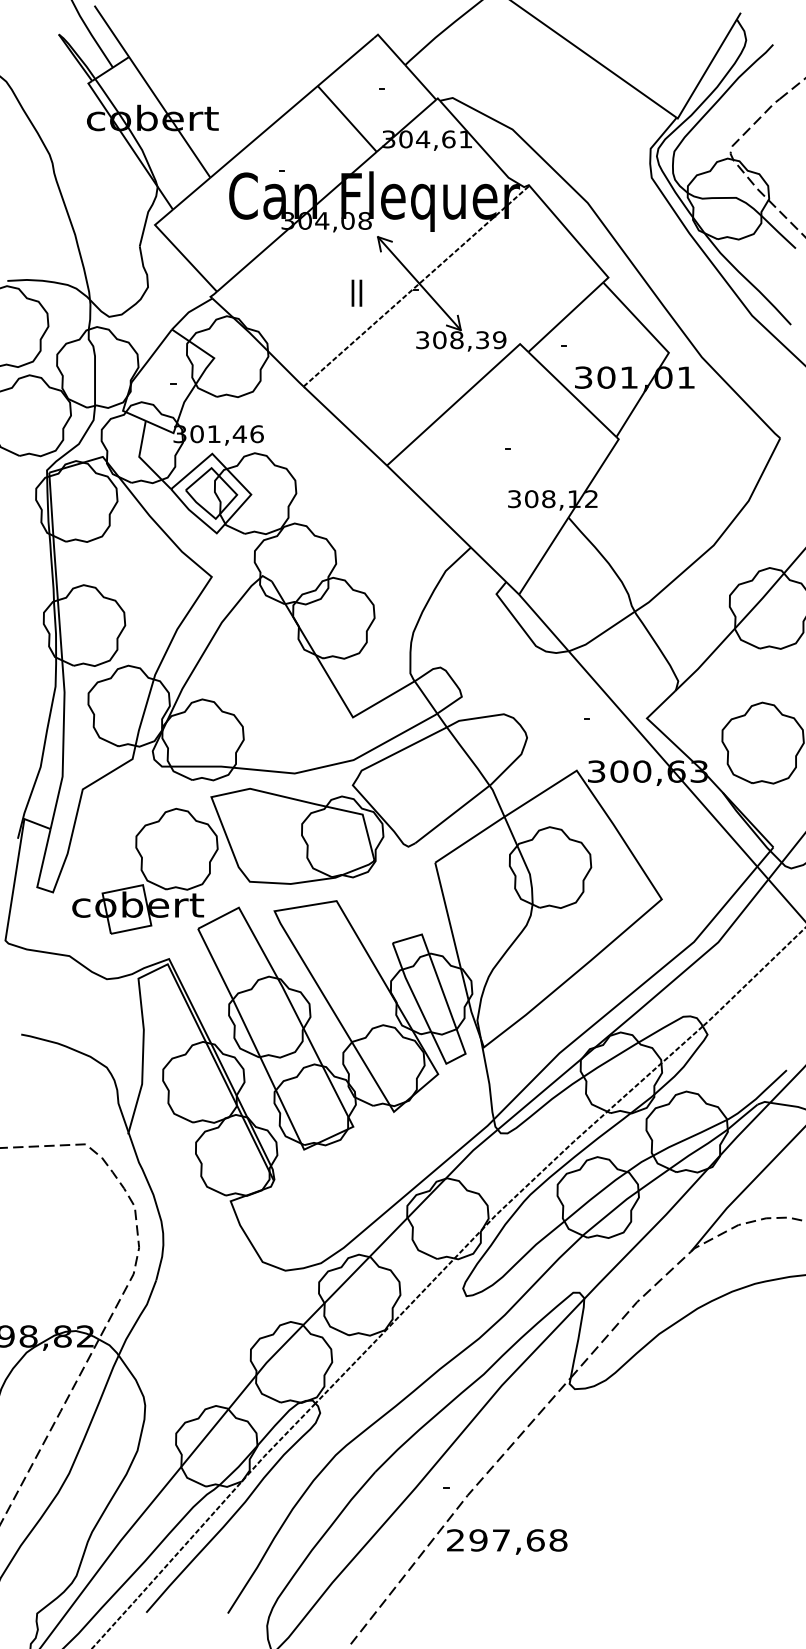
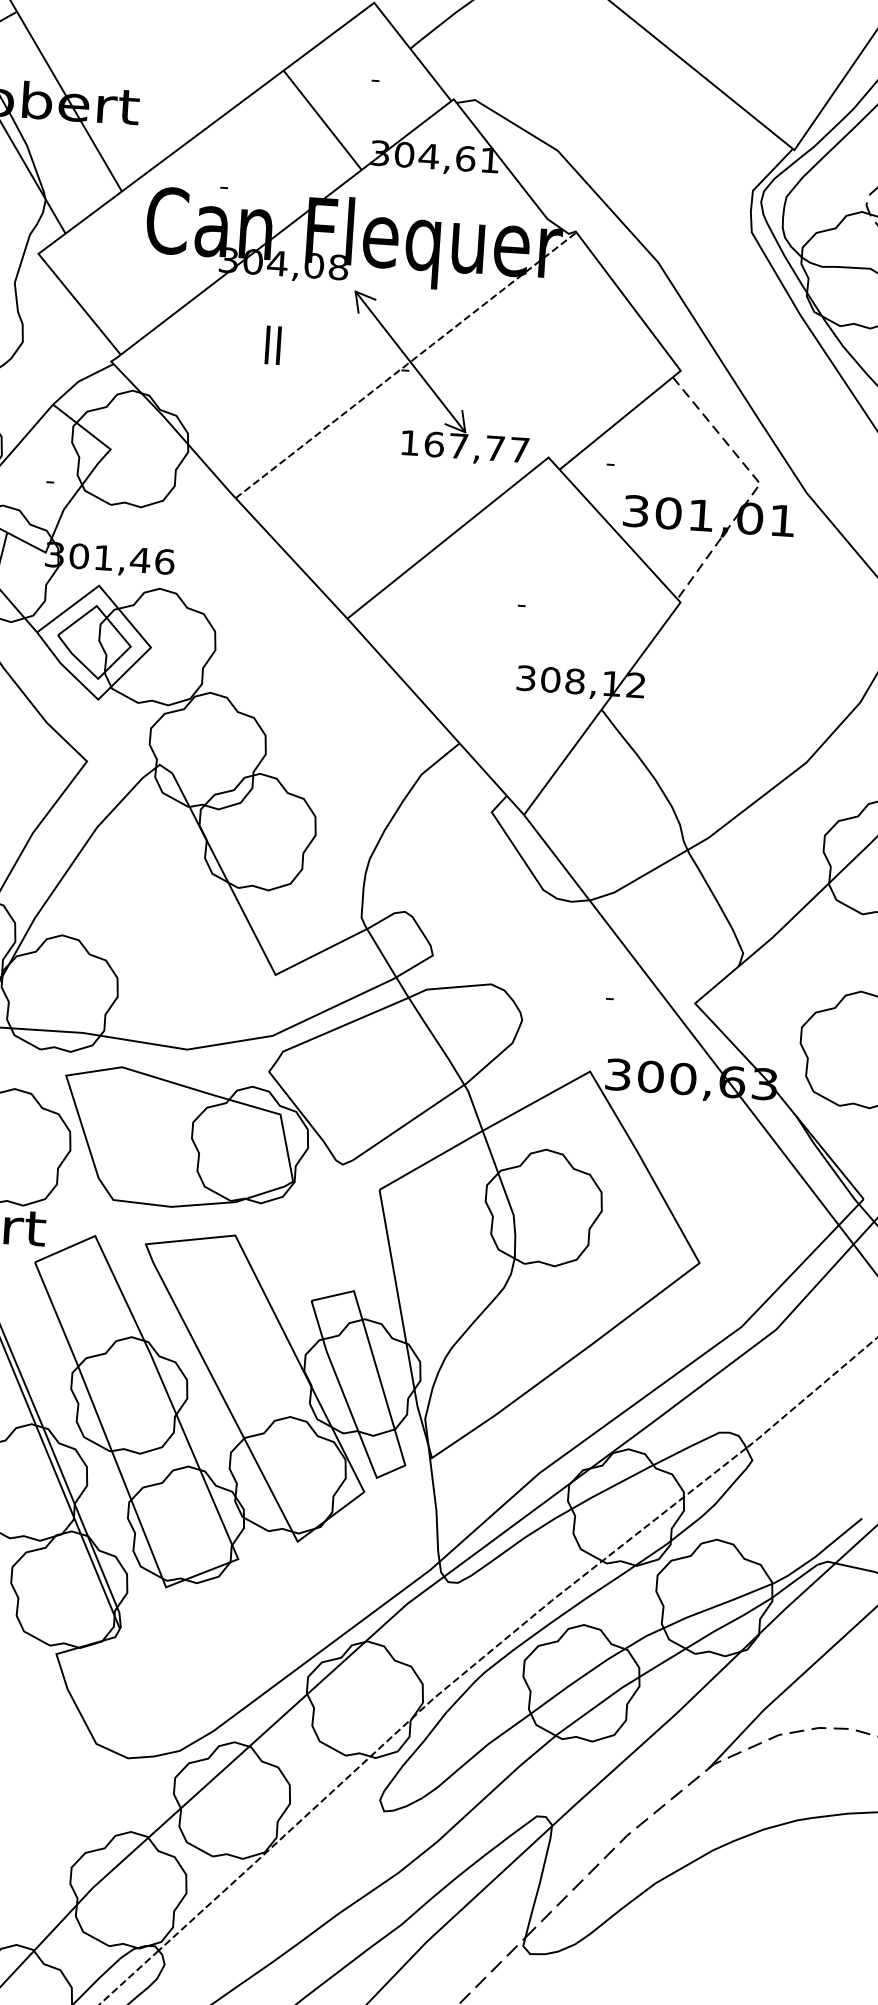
text: (356, 292) -> (272, 344), moved
text: (461, 340) -> (465, 446), 308,39 -> 167,77
line: (668, 353) -> (759, 484), solid -> dashed

